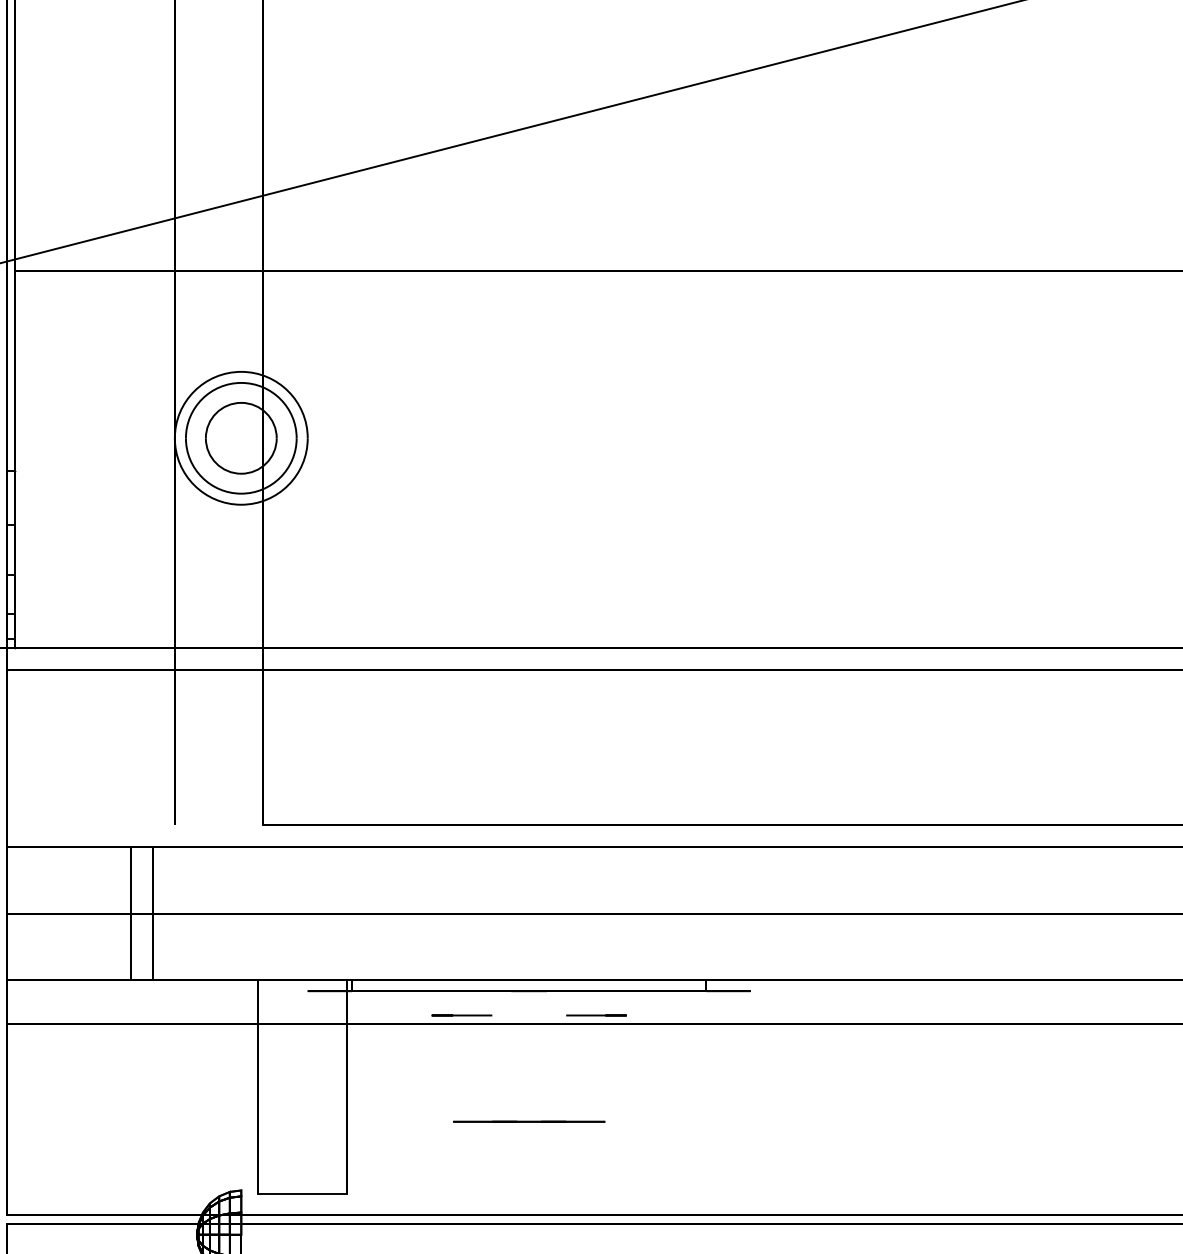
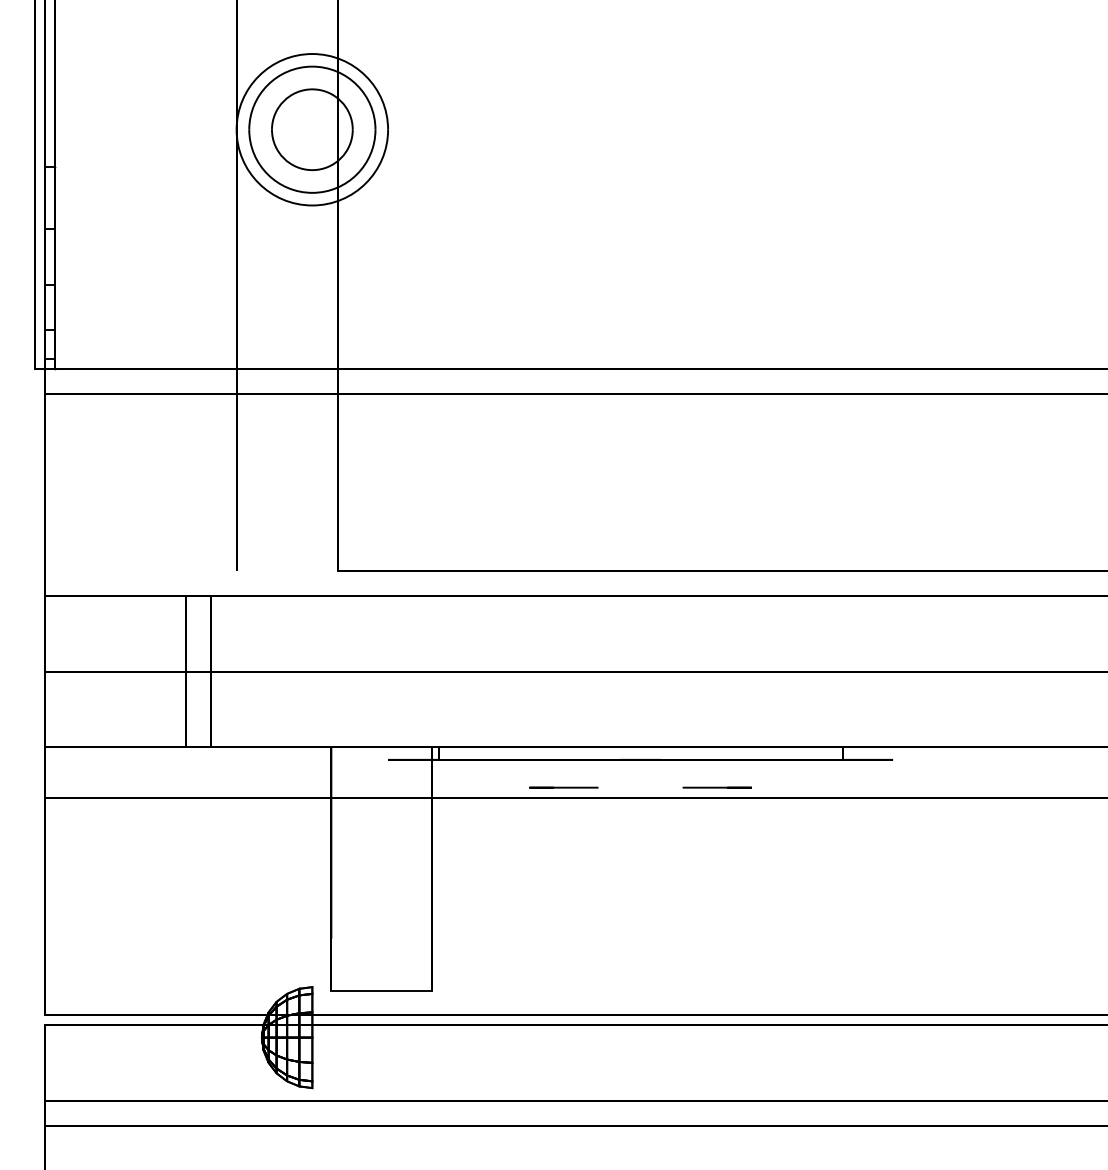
line: (529, 1121) -> (640, 908), removed

